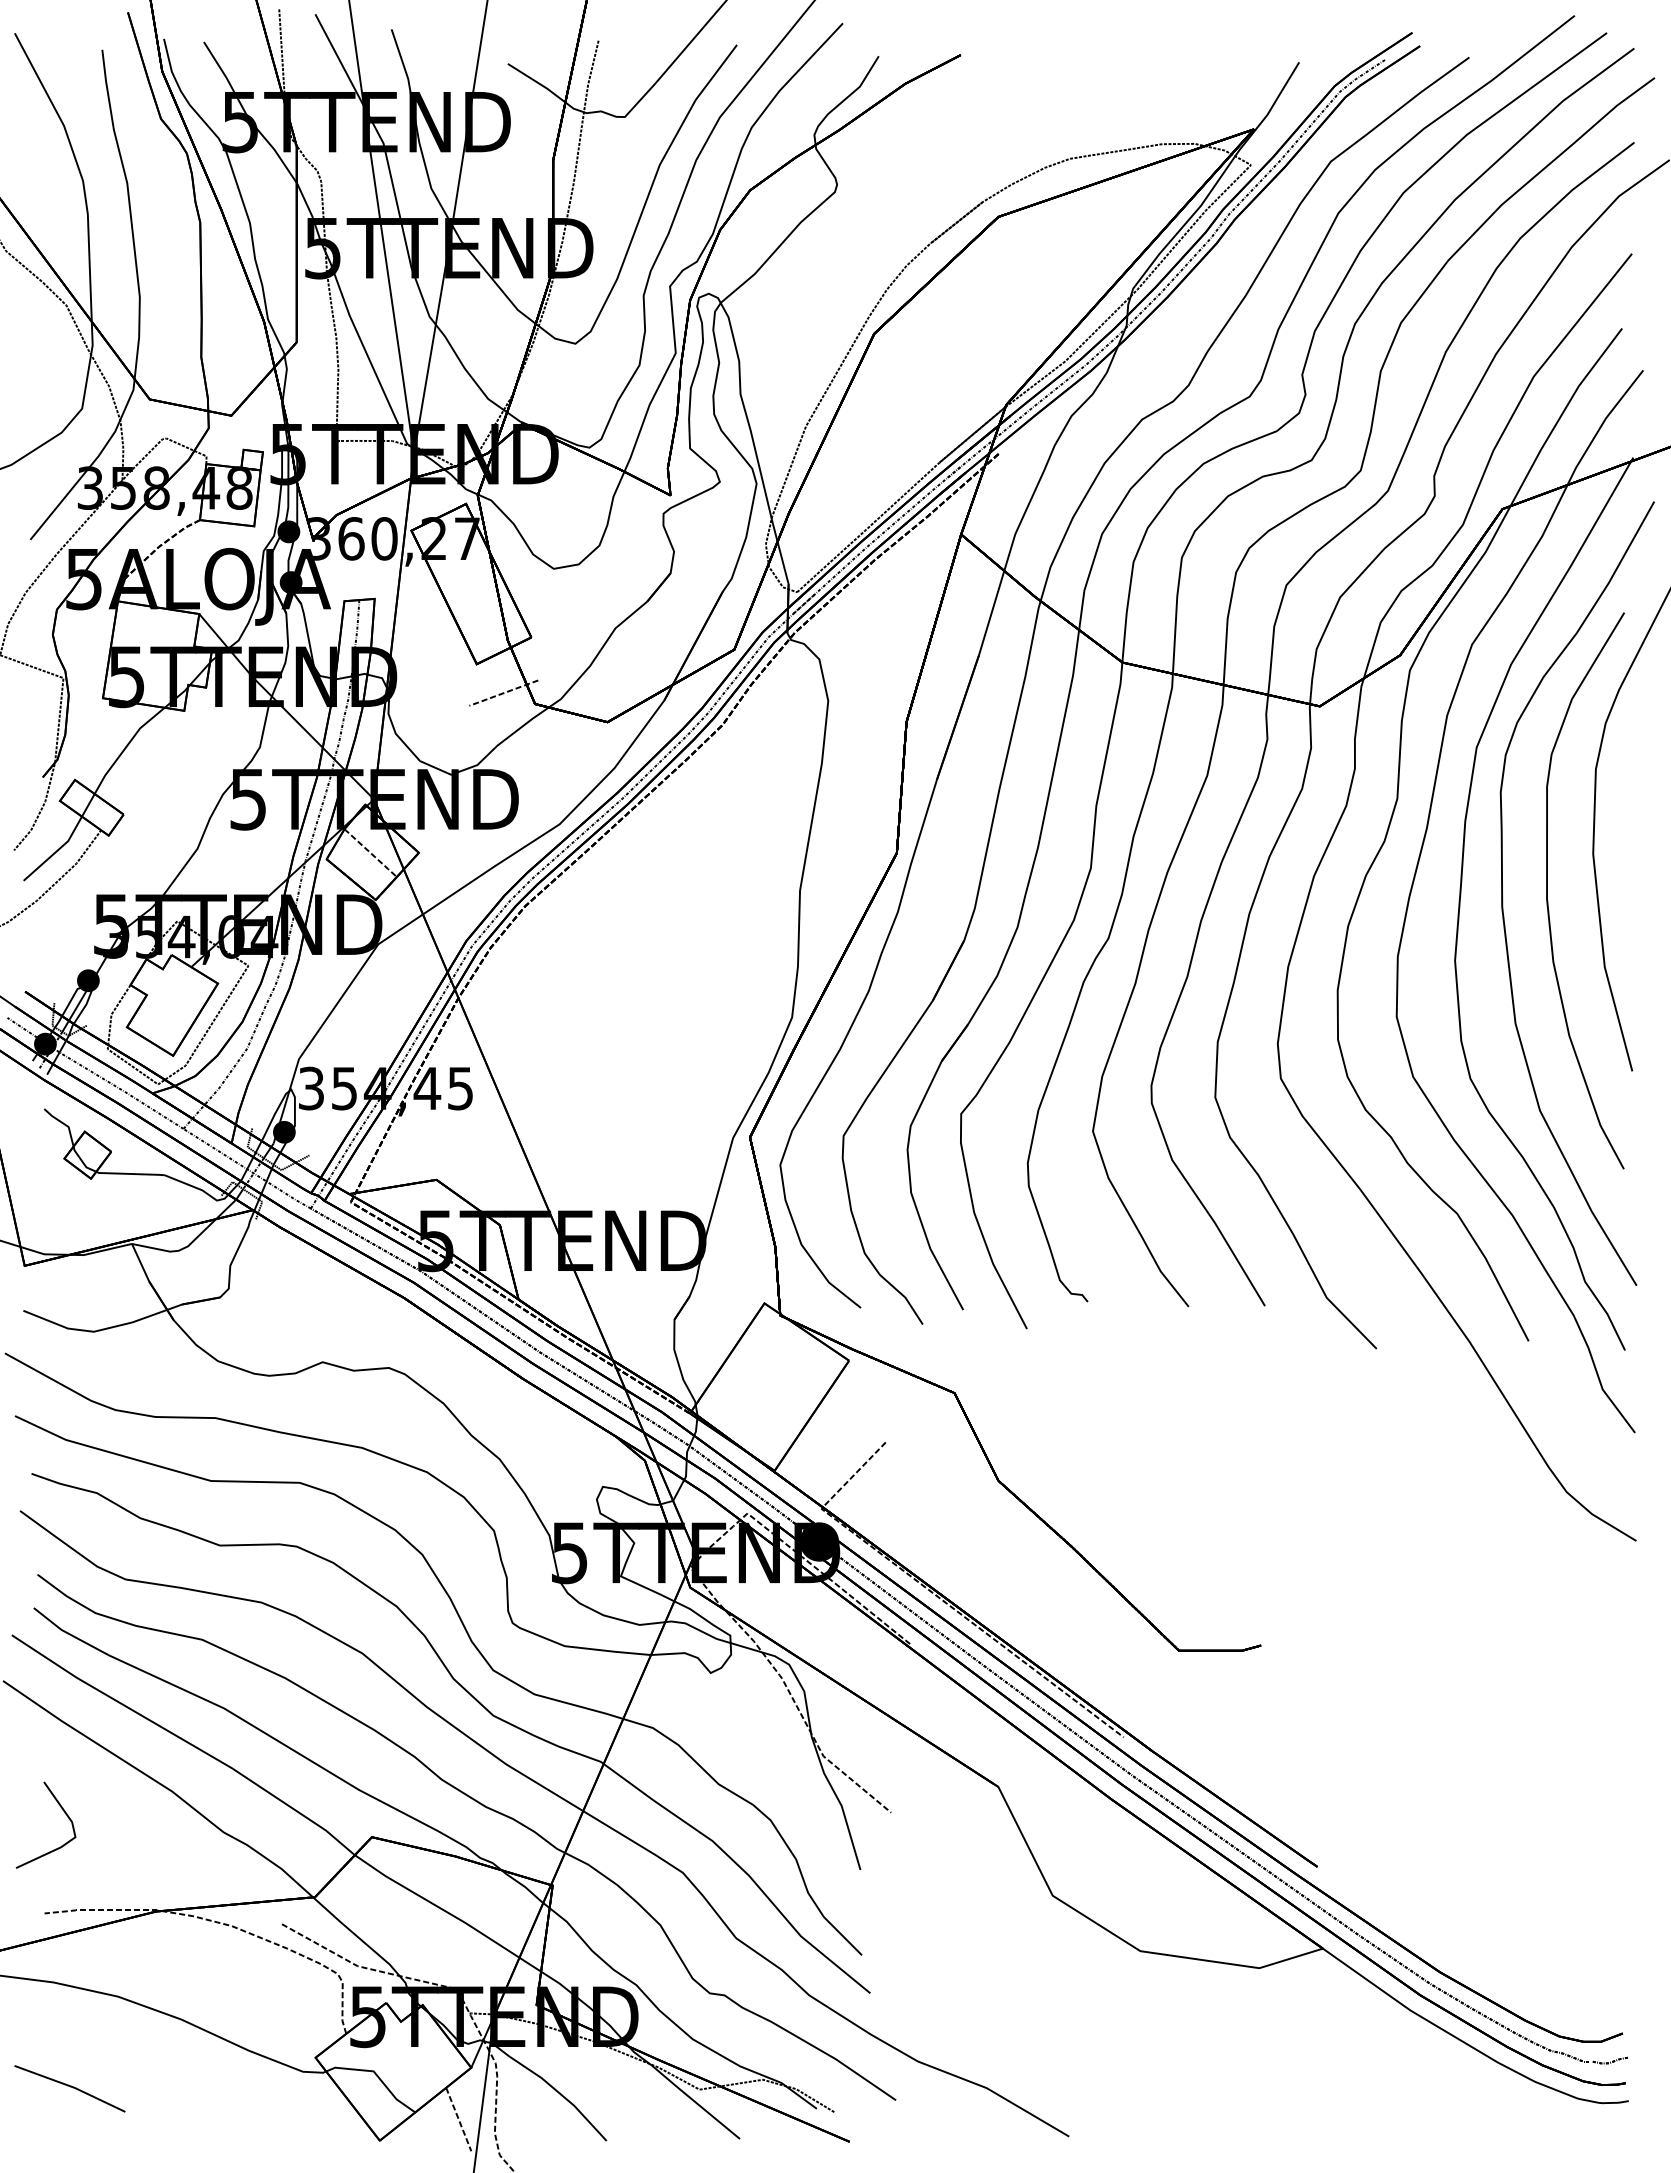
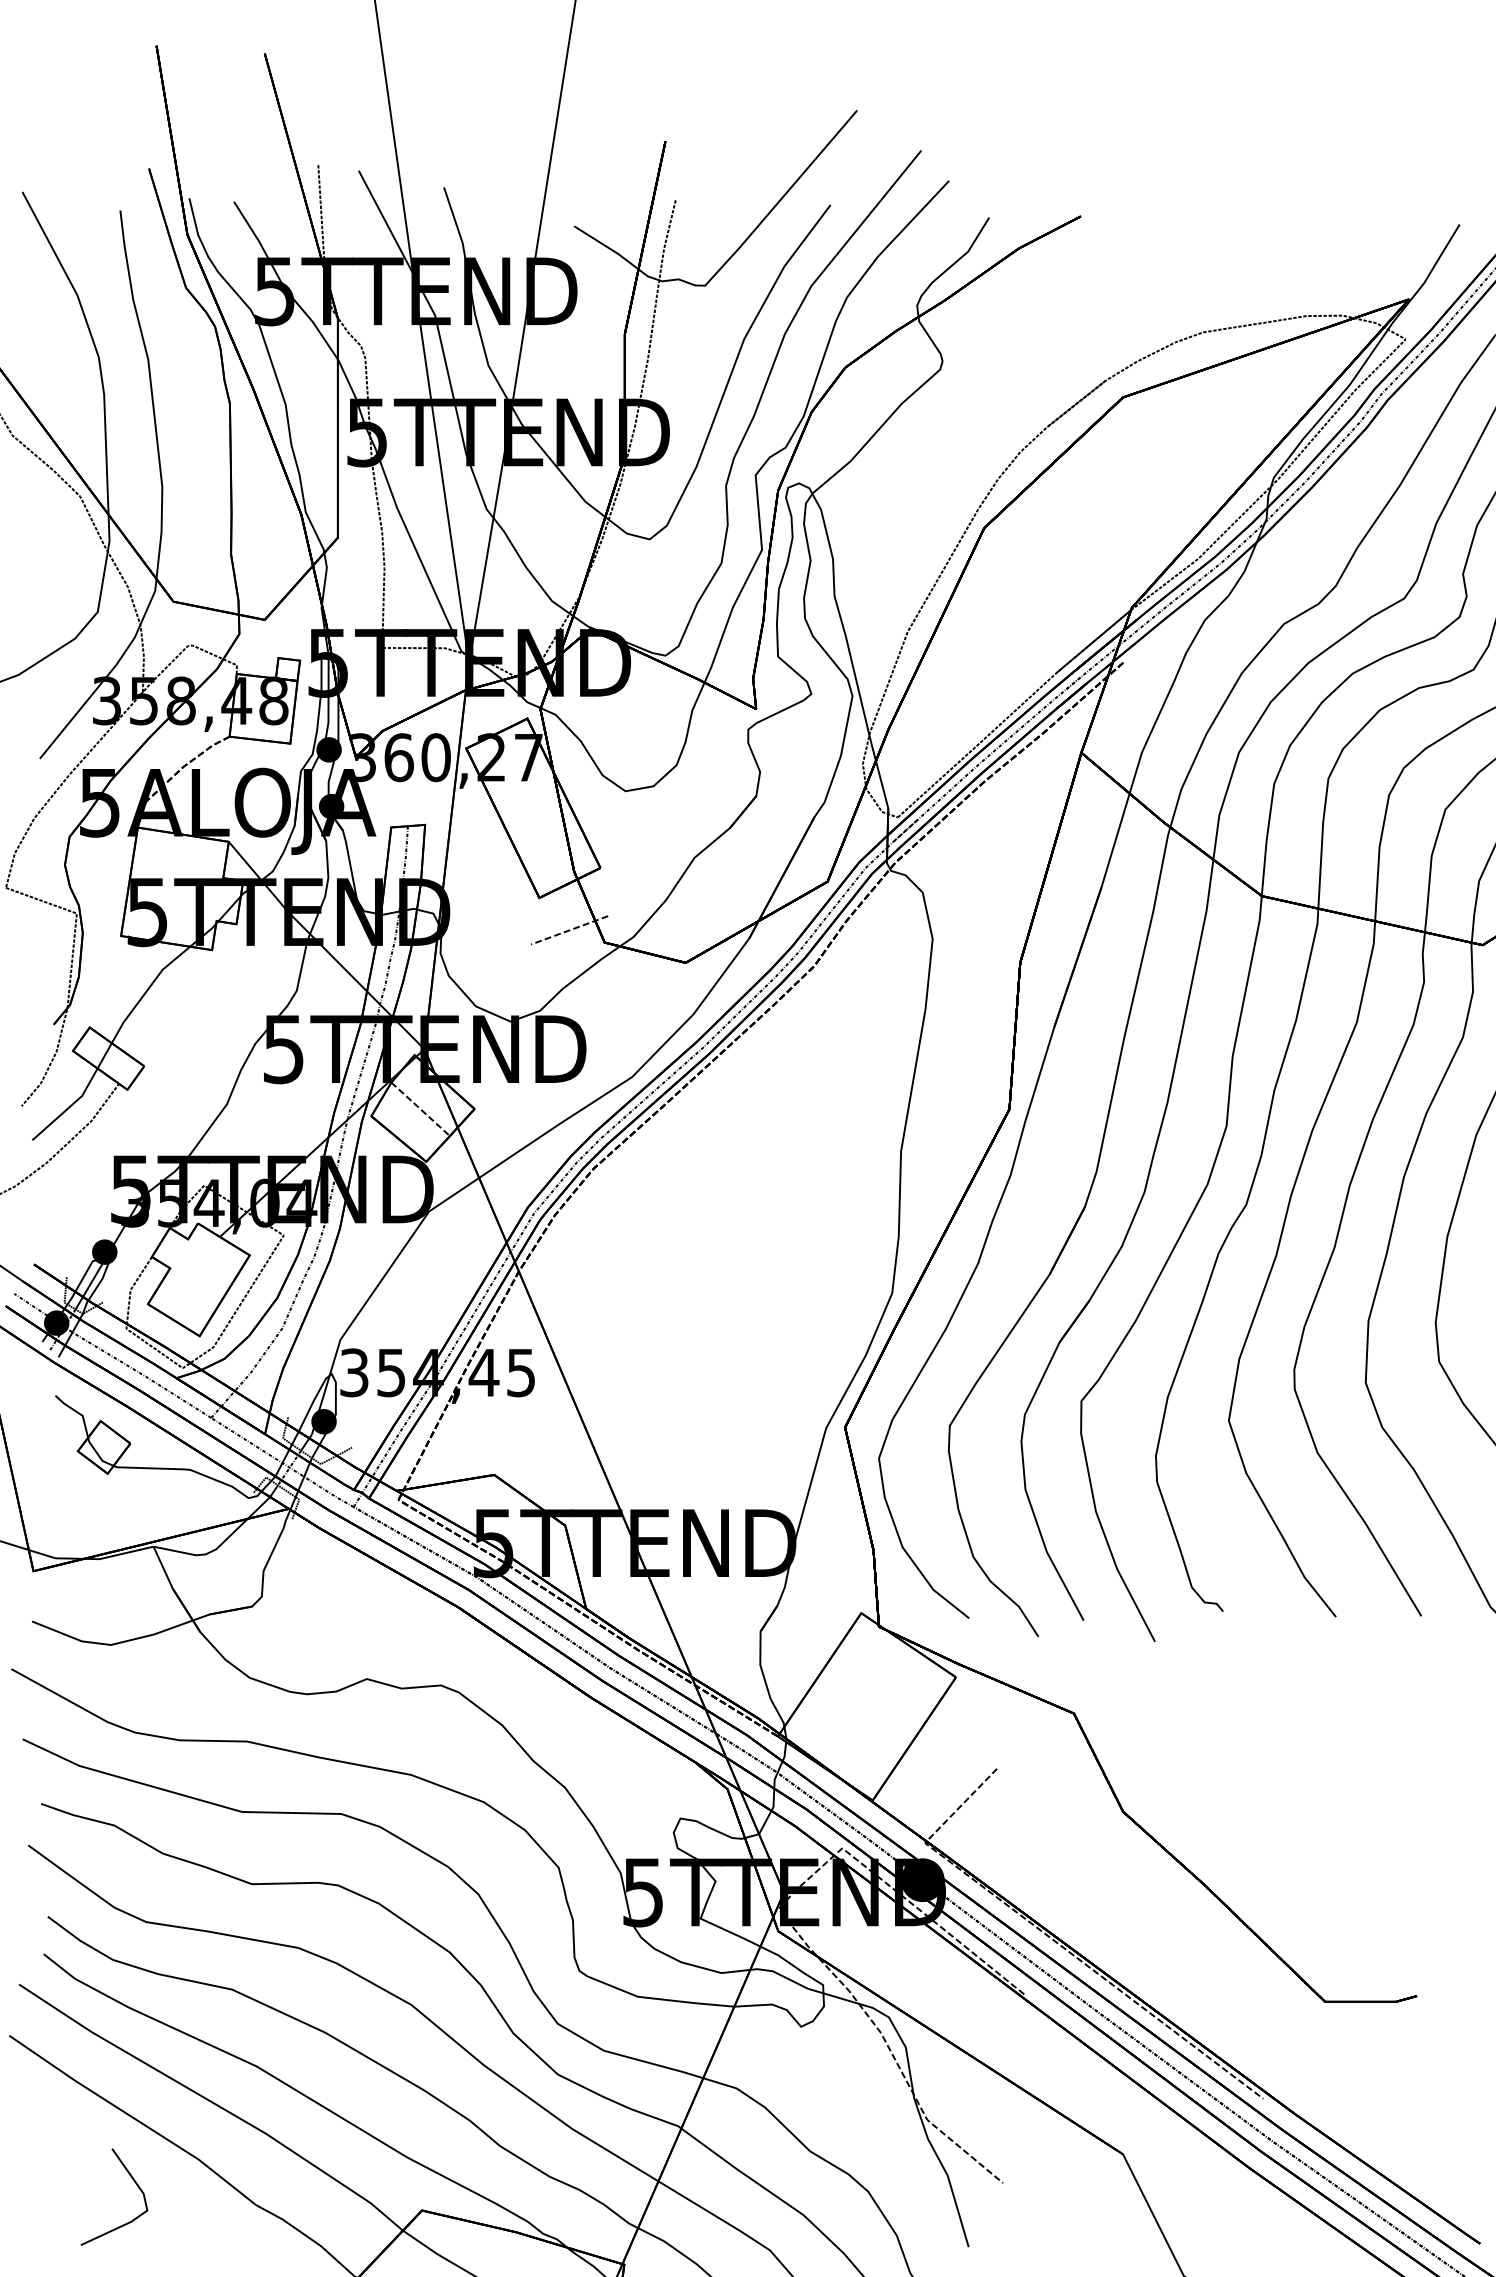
line: (64, 1813) -> (135, 2184), moved

